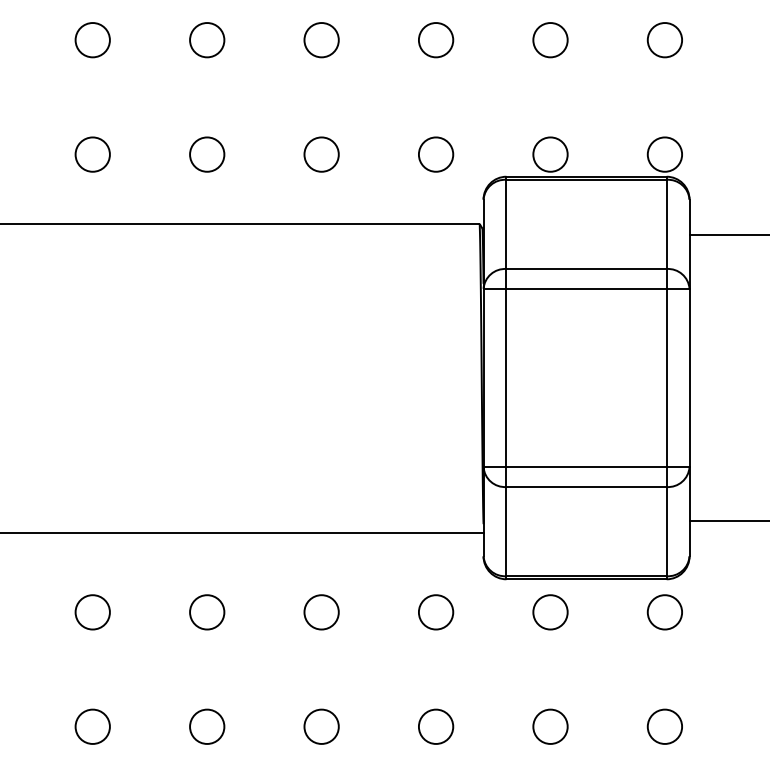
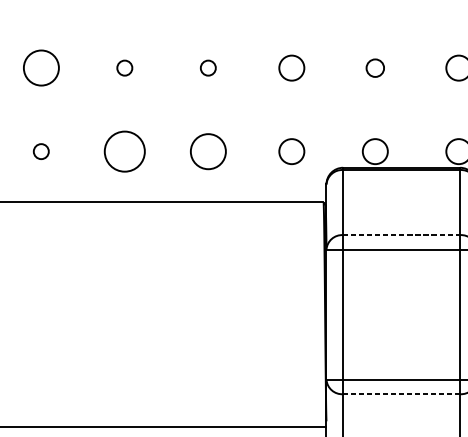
circle: (92, 40) -> (41, 68), size x1.4
circle: (207, 40) -> (125, 68), size x0.6
circle: (321, 40) -> (208, 68), size x0.6
circle: (550, 40) -> (375, 68), size x0.7
circle: (92, 154) -> (41, 151), size x0.6
circle: (207, 154) -> (125, 151), size x1.6
circle: (321, 154) -> (208, 151), size x1.4
line: (587, 269) -> (402, 235), solid -> dashed
line: (586, 487) -> (401, 394), solid -> dashed

